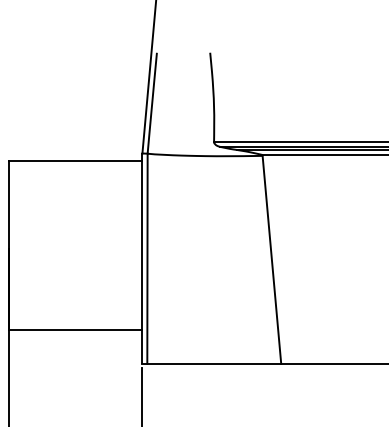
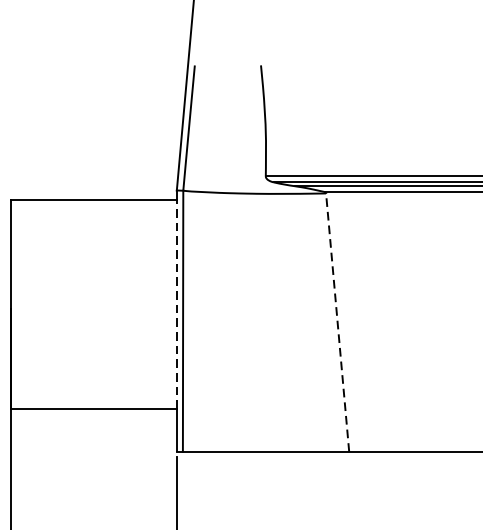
line: (142, 244) -> (176, 303), solid -> dashed
line: (271, 259) -> (337, 322), solid -> dashed

